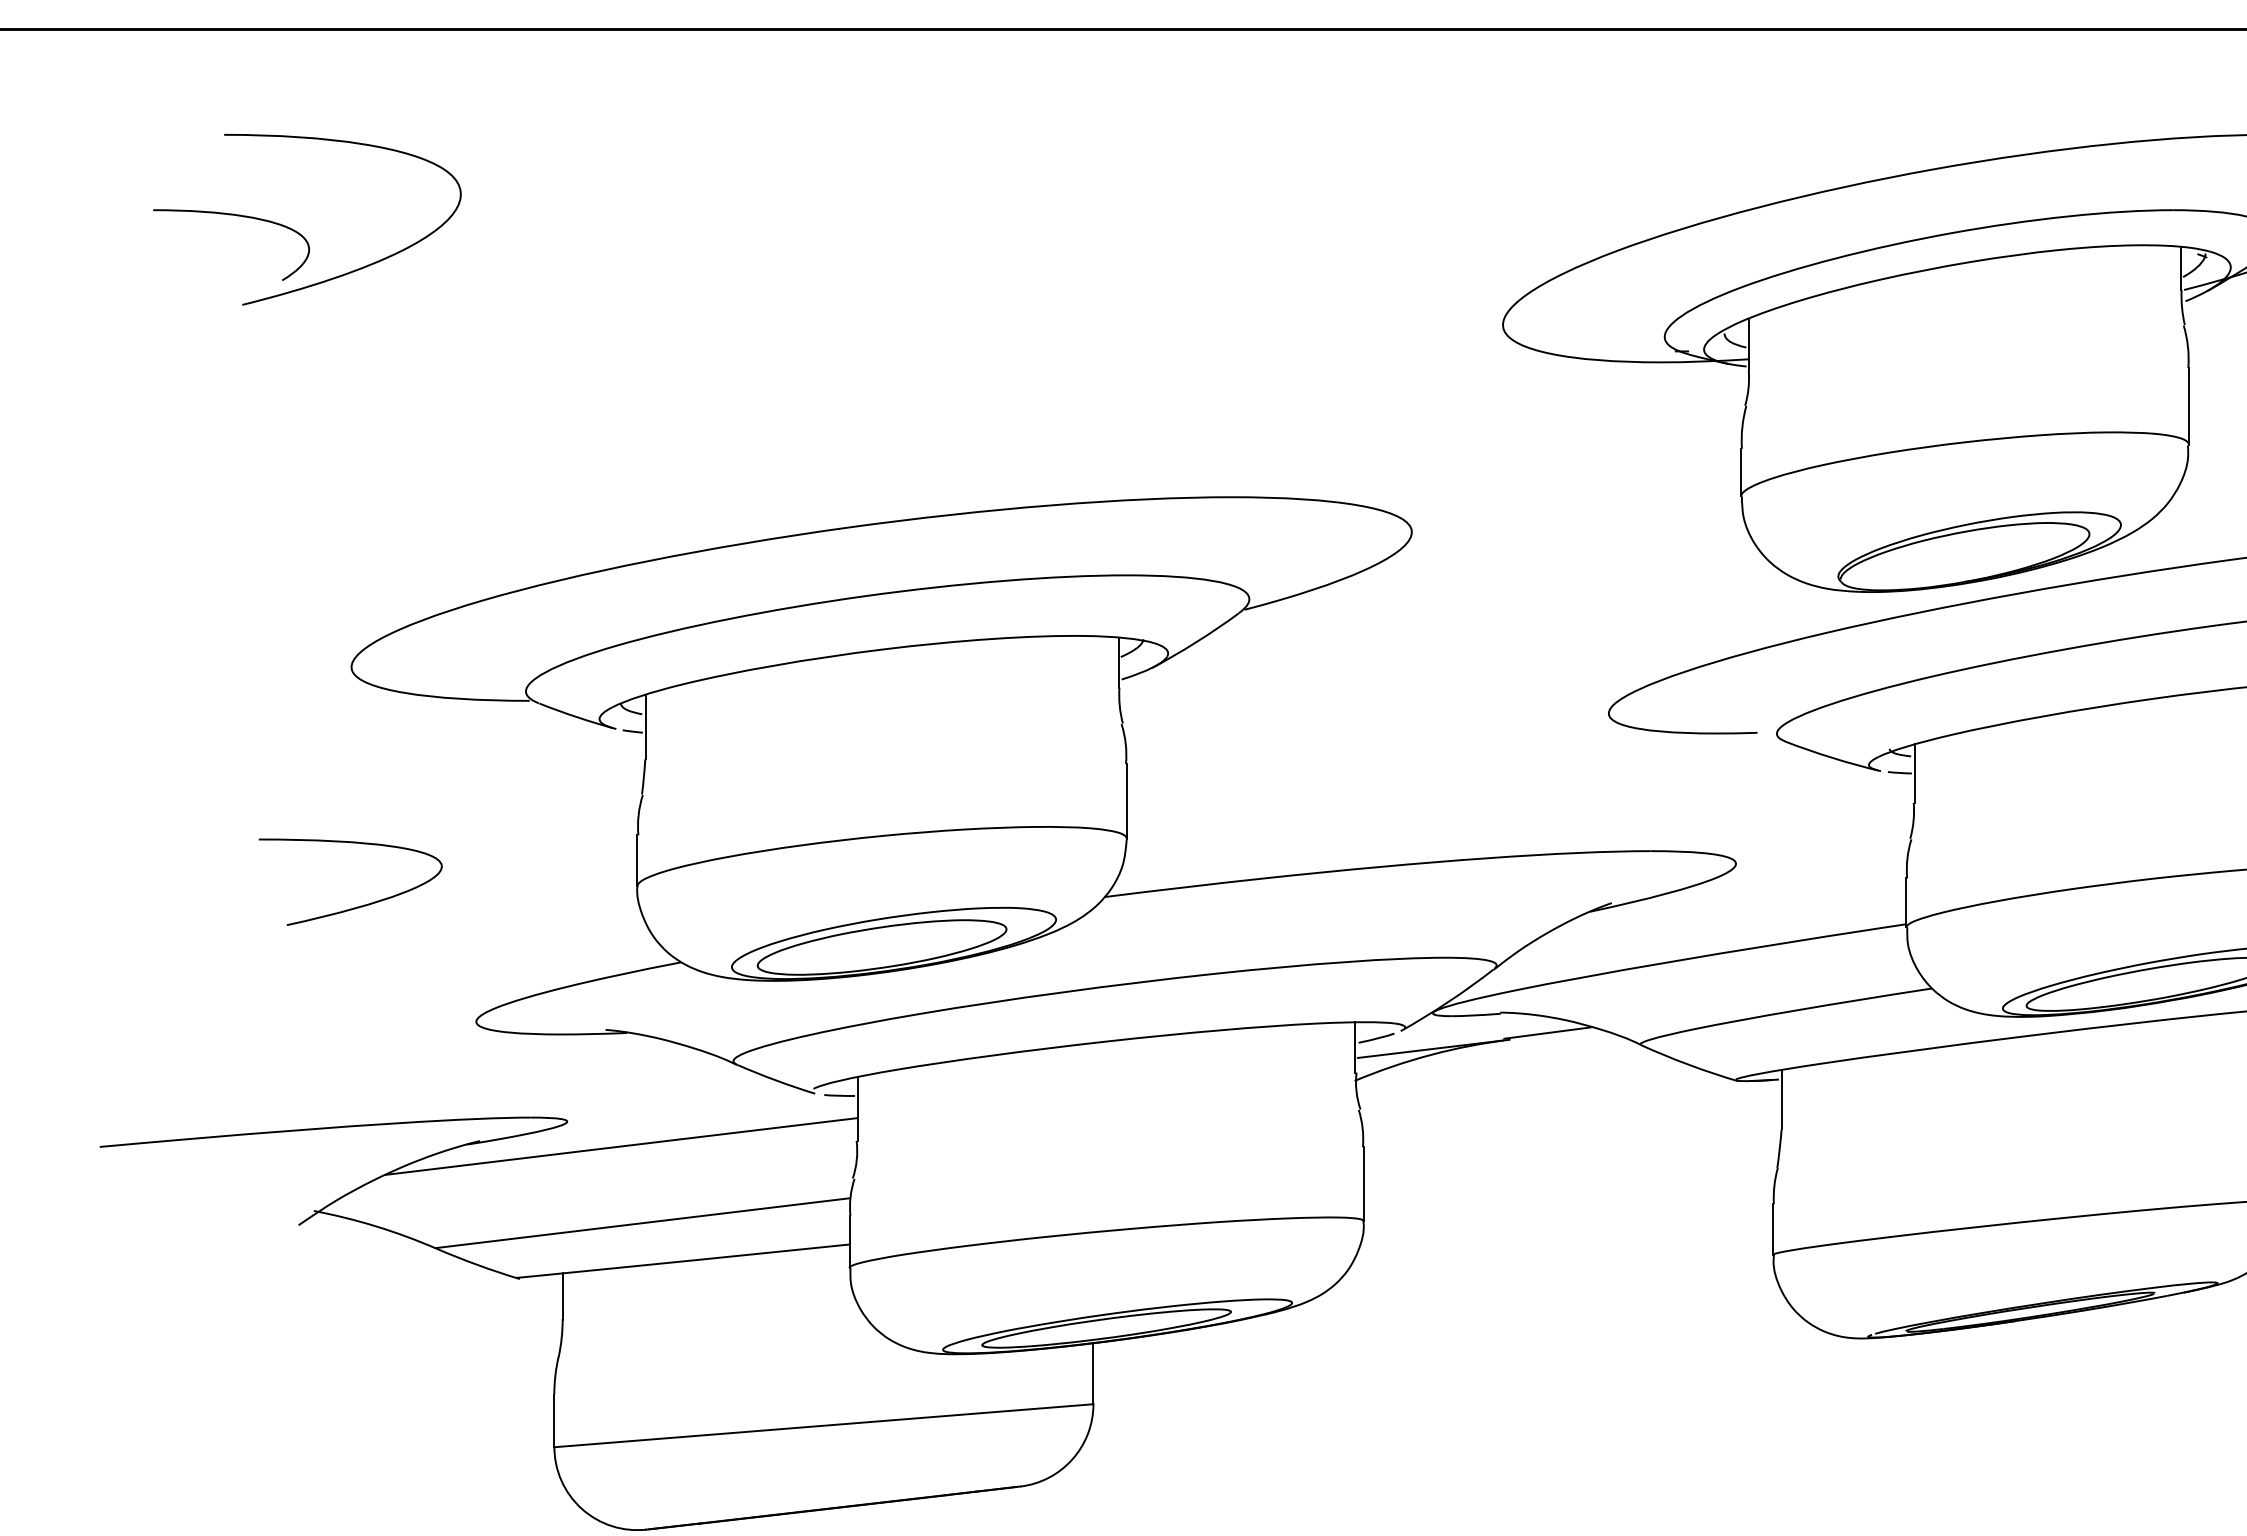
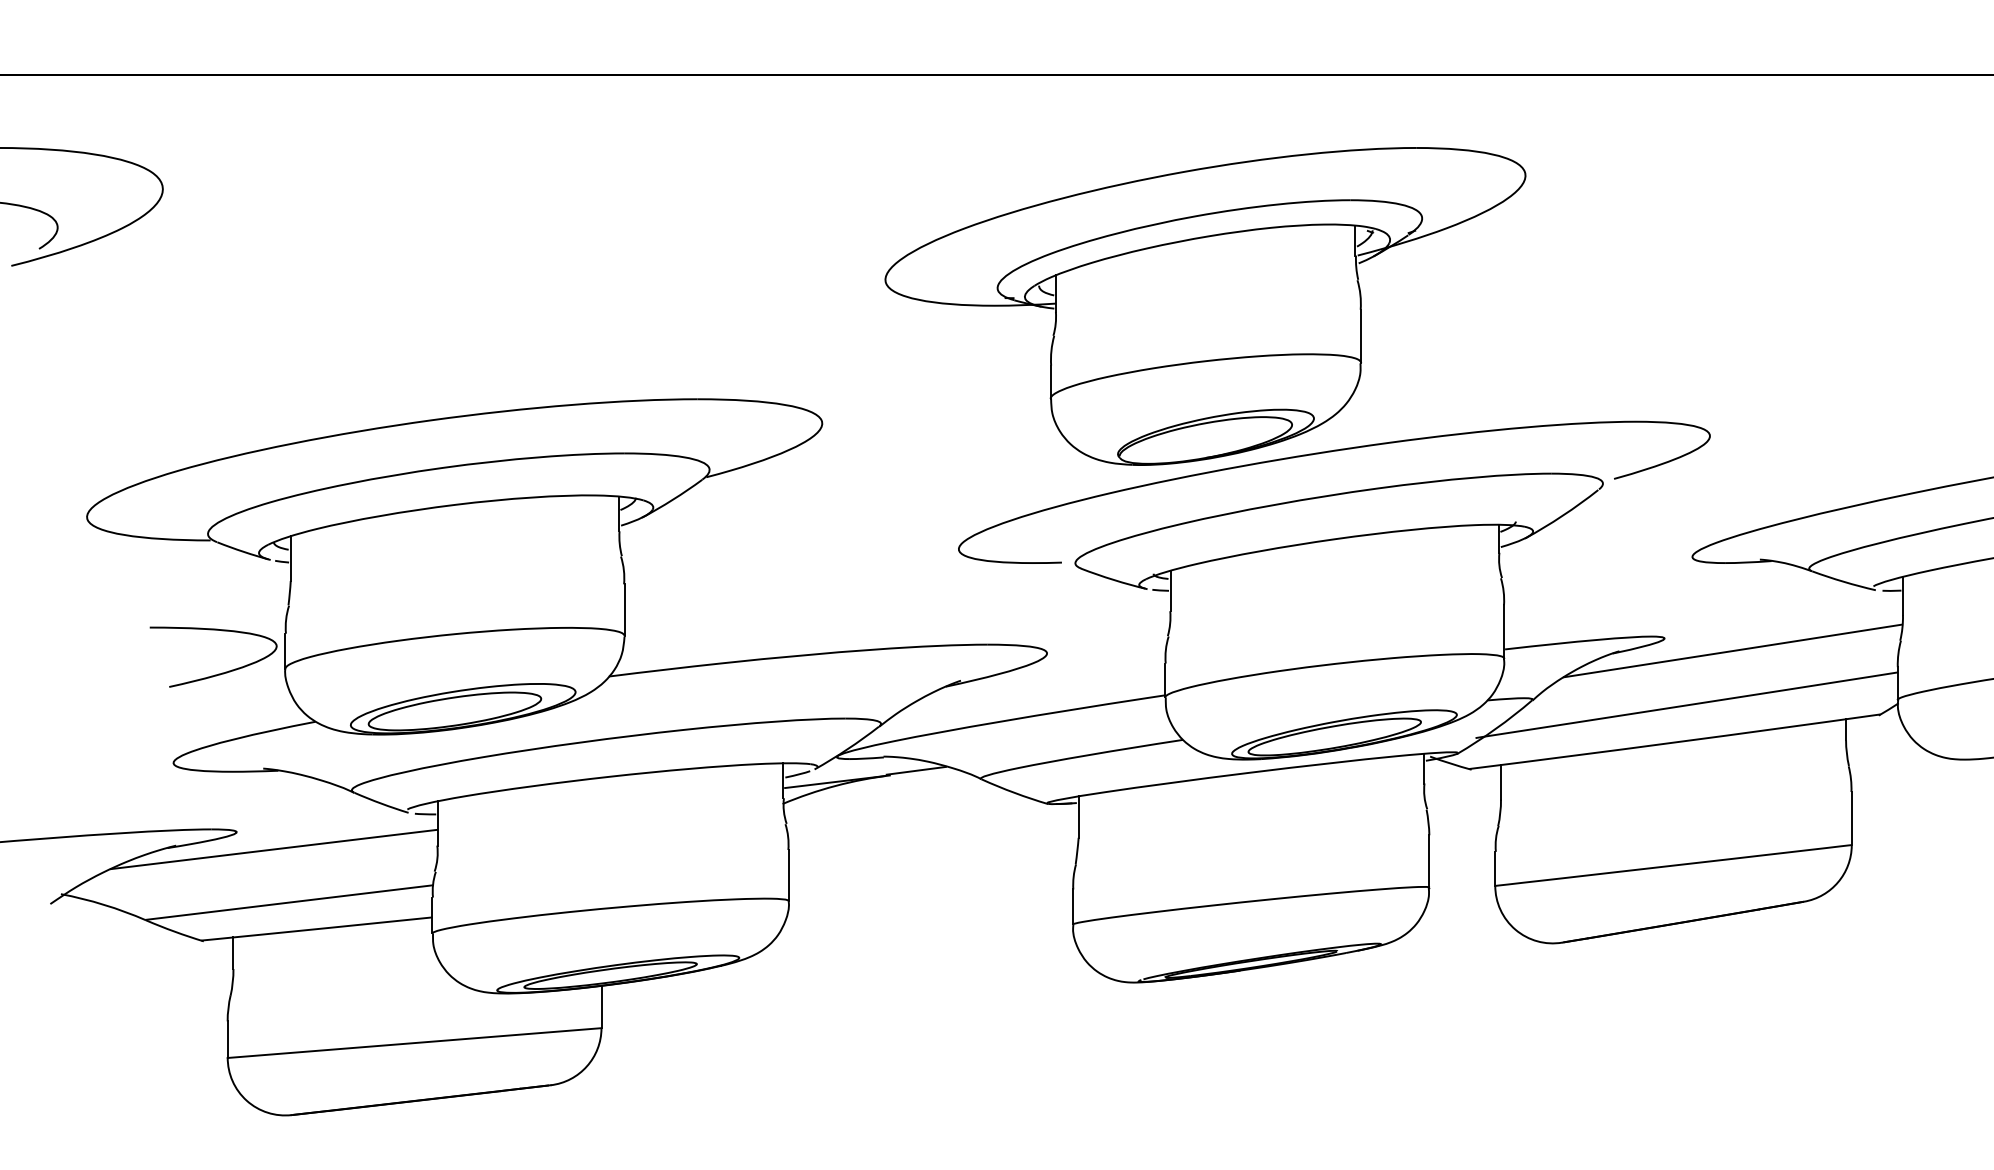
curve: (357, 905) -> (218, 673), moved

